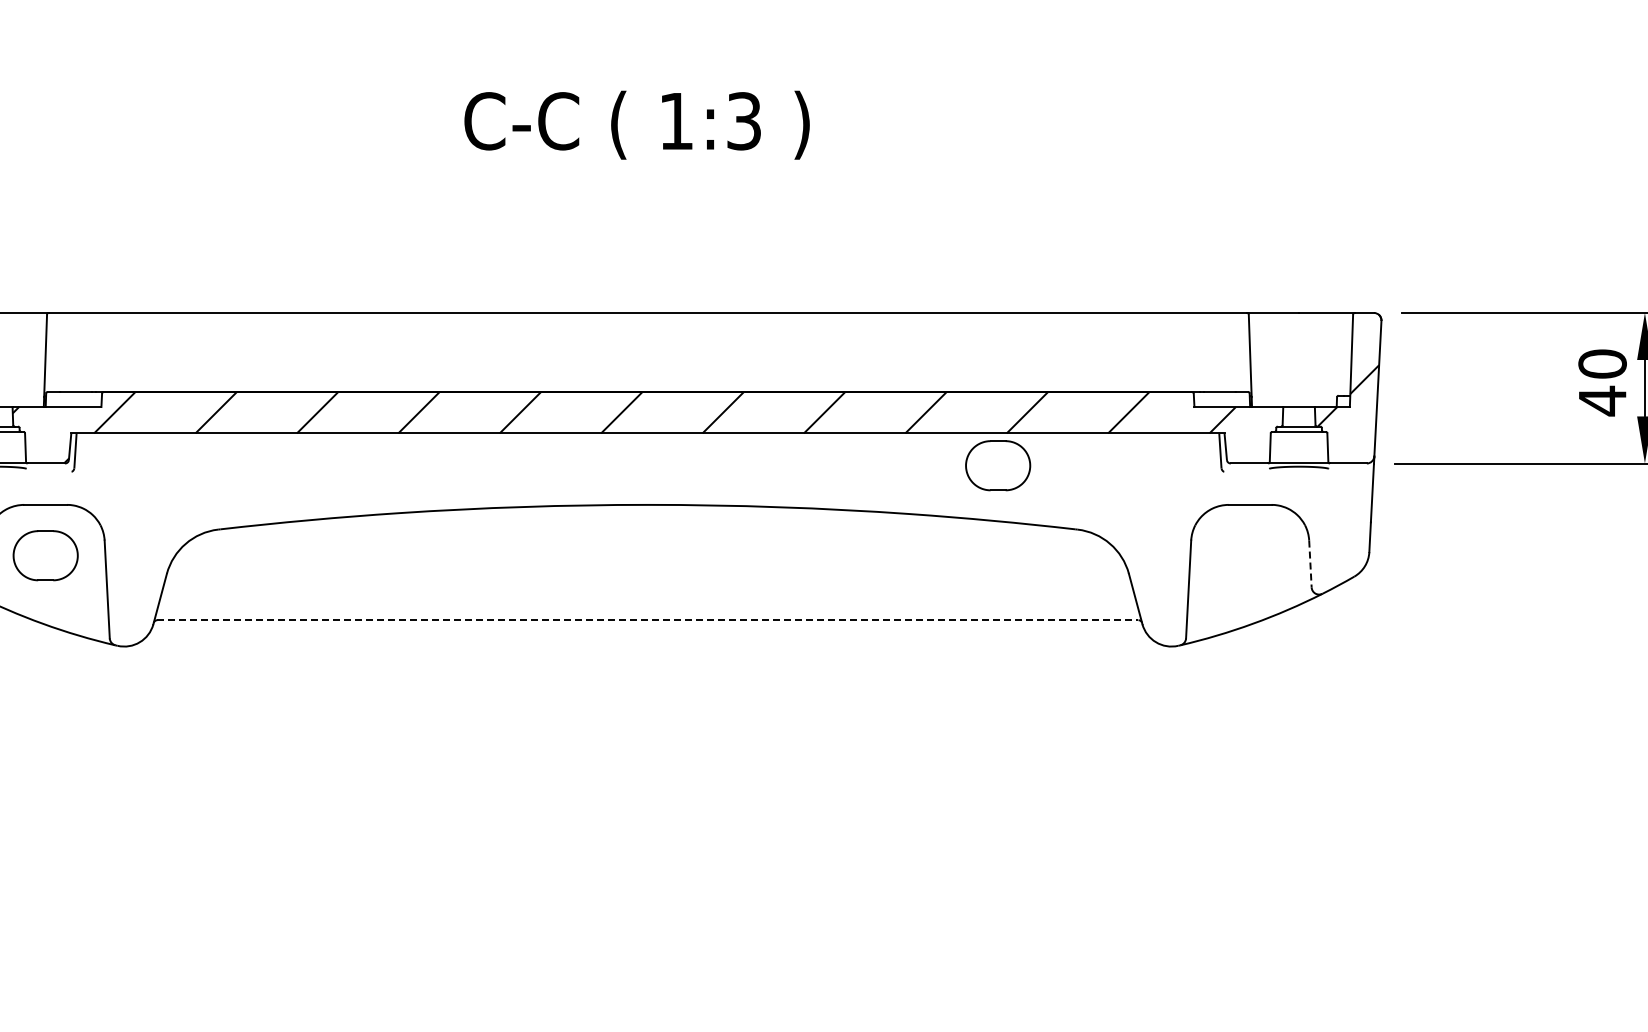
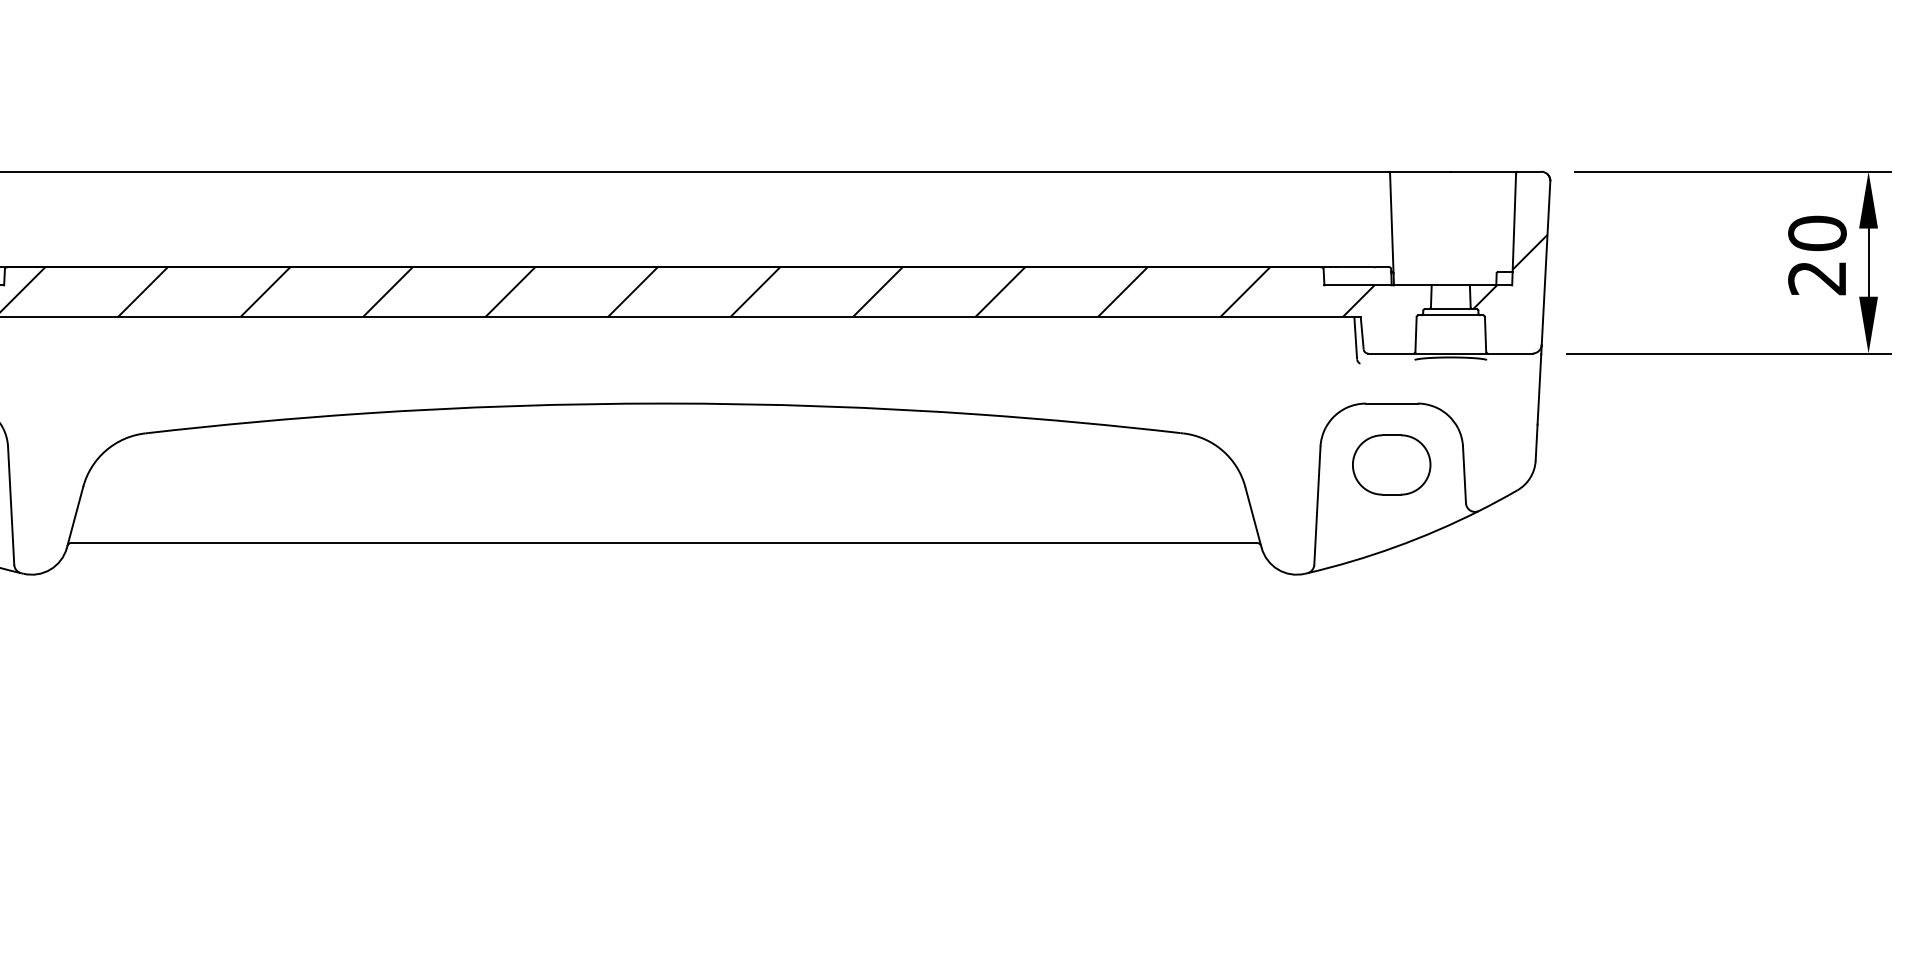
text: (1602, 400) -> (1817, 277), 40 -> 20
part: (998, 465) -> (1392, 464), moved
line: (1310, 564) -> (1464, 475), dashed -> solid
line: (647, 620) -> (663, 543), dashed -> solid

